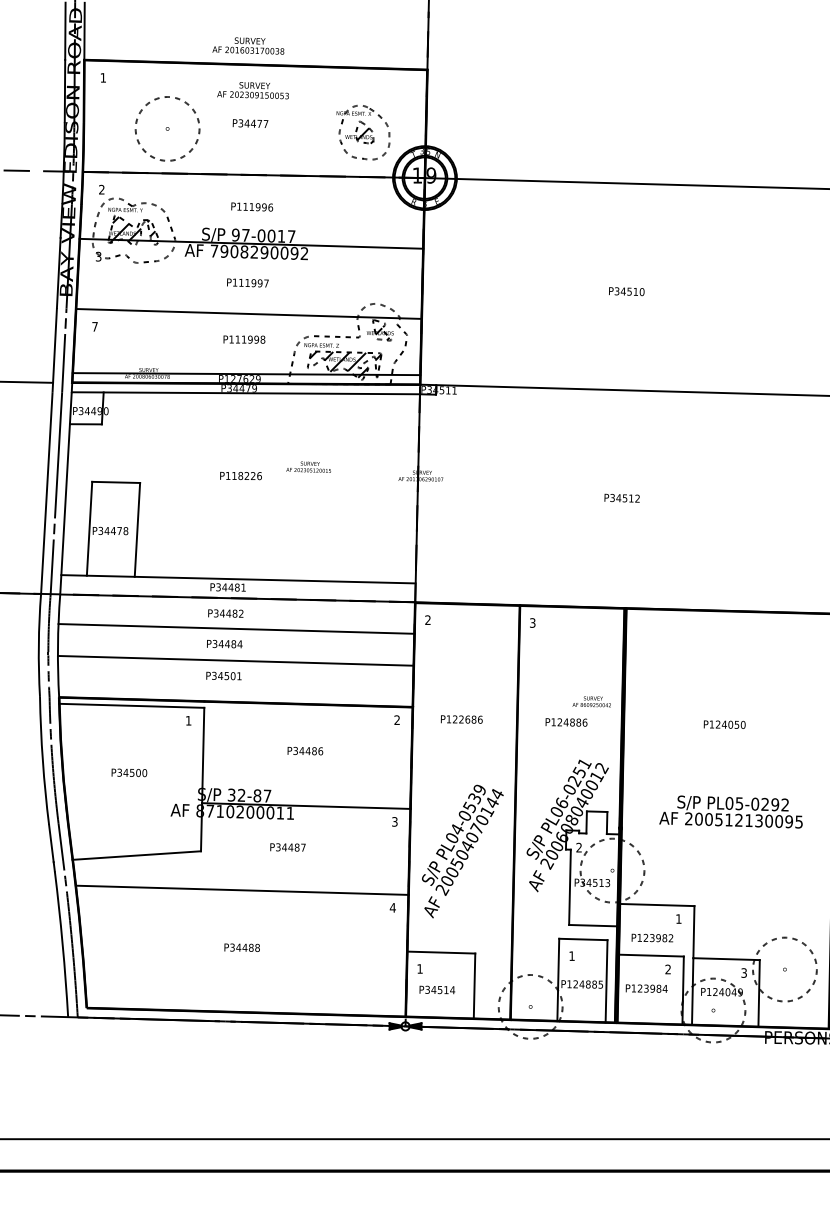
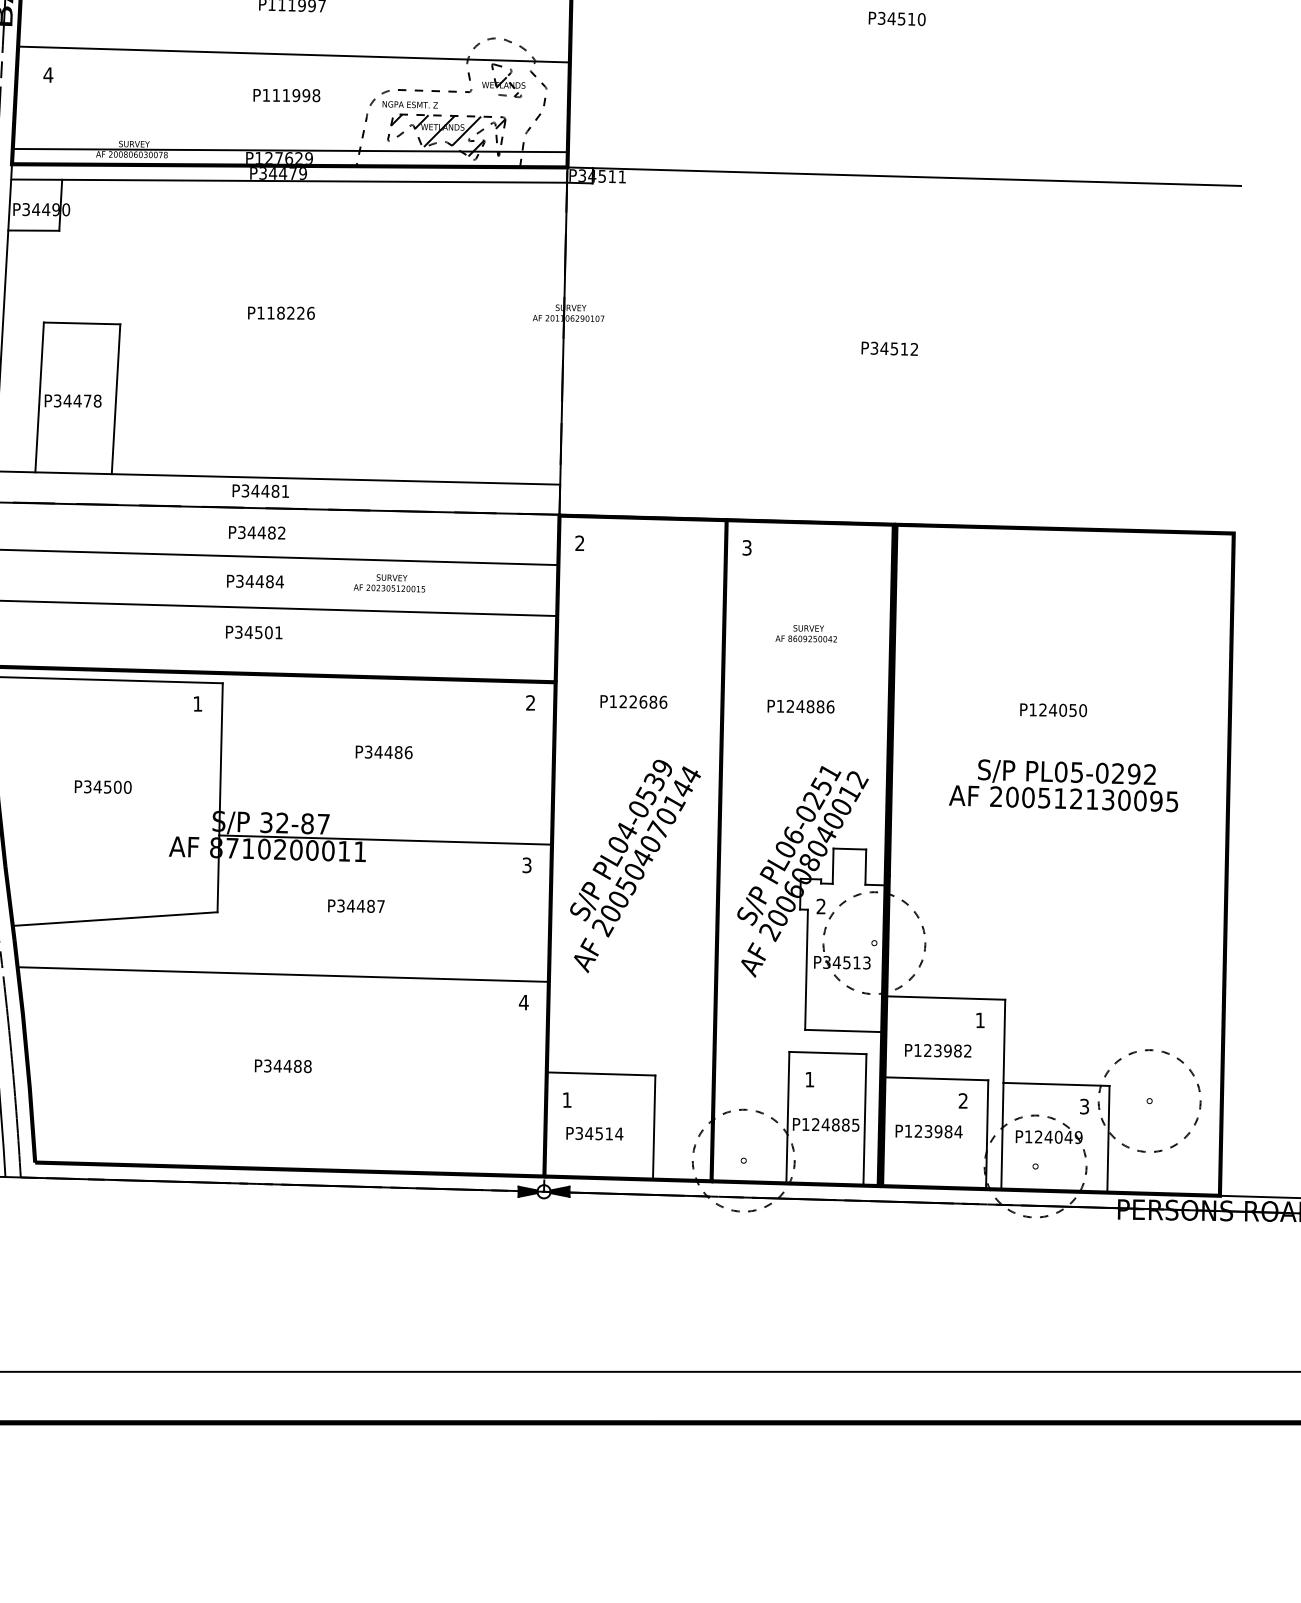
text: (95, 326) -> (49, 74), 7 -> 4
text: (308, 466) -> (389, 582), moved
text: (591, 701) -> (805, 633), moved
text: (730, 811) -> (1062, 784), moved
text: (462, 851) -> (634, 866), moved

